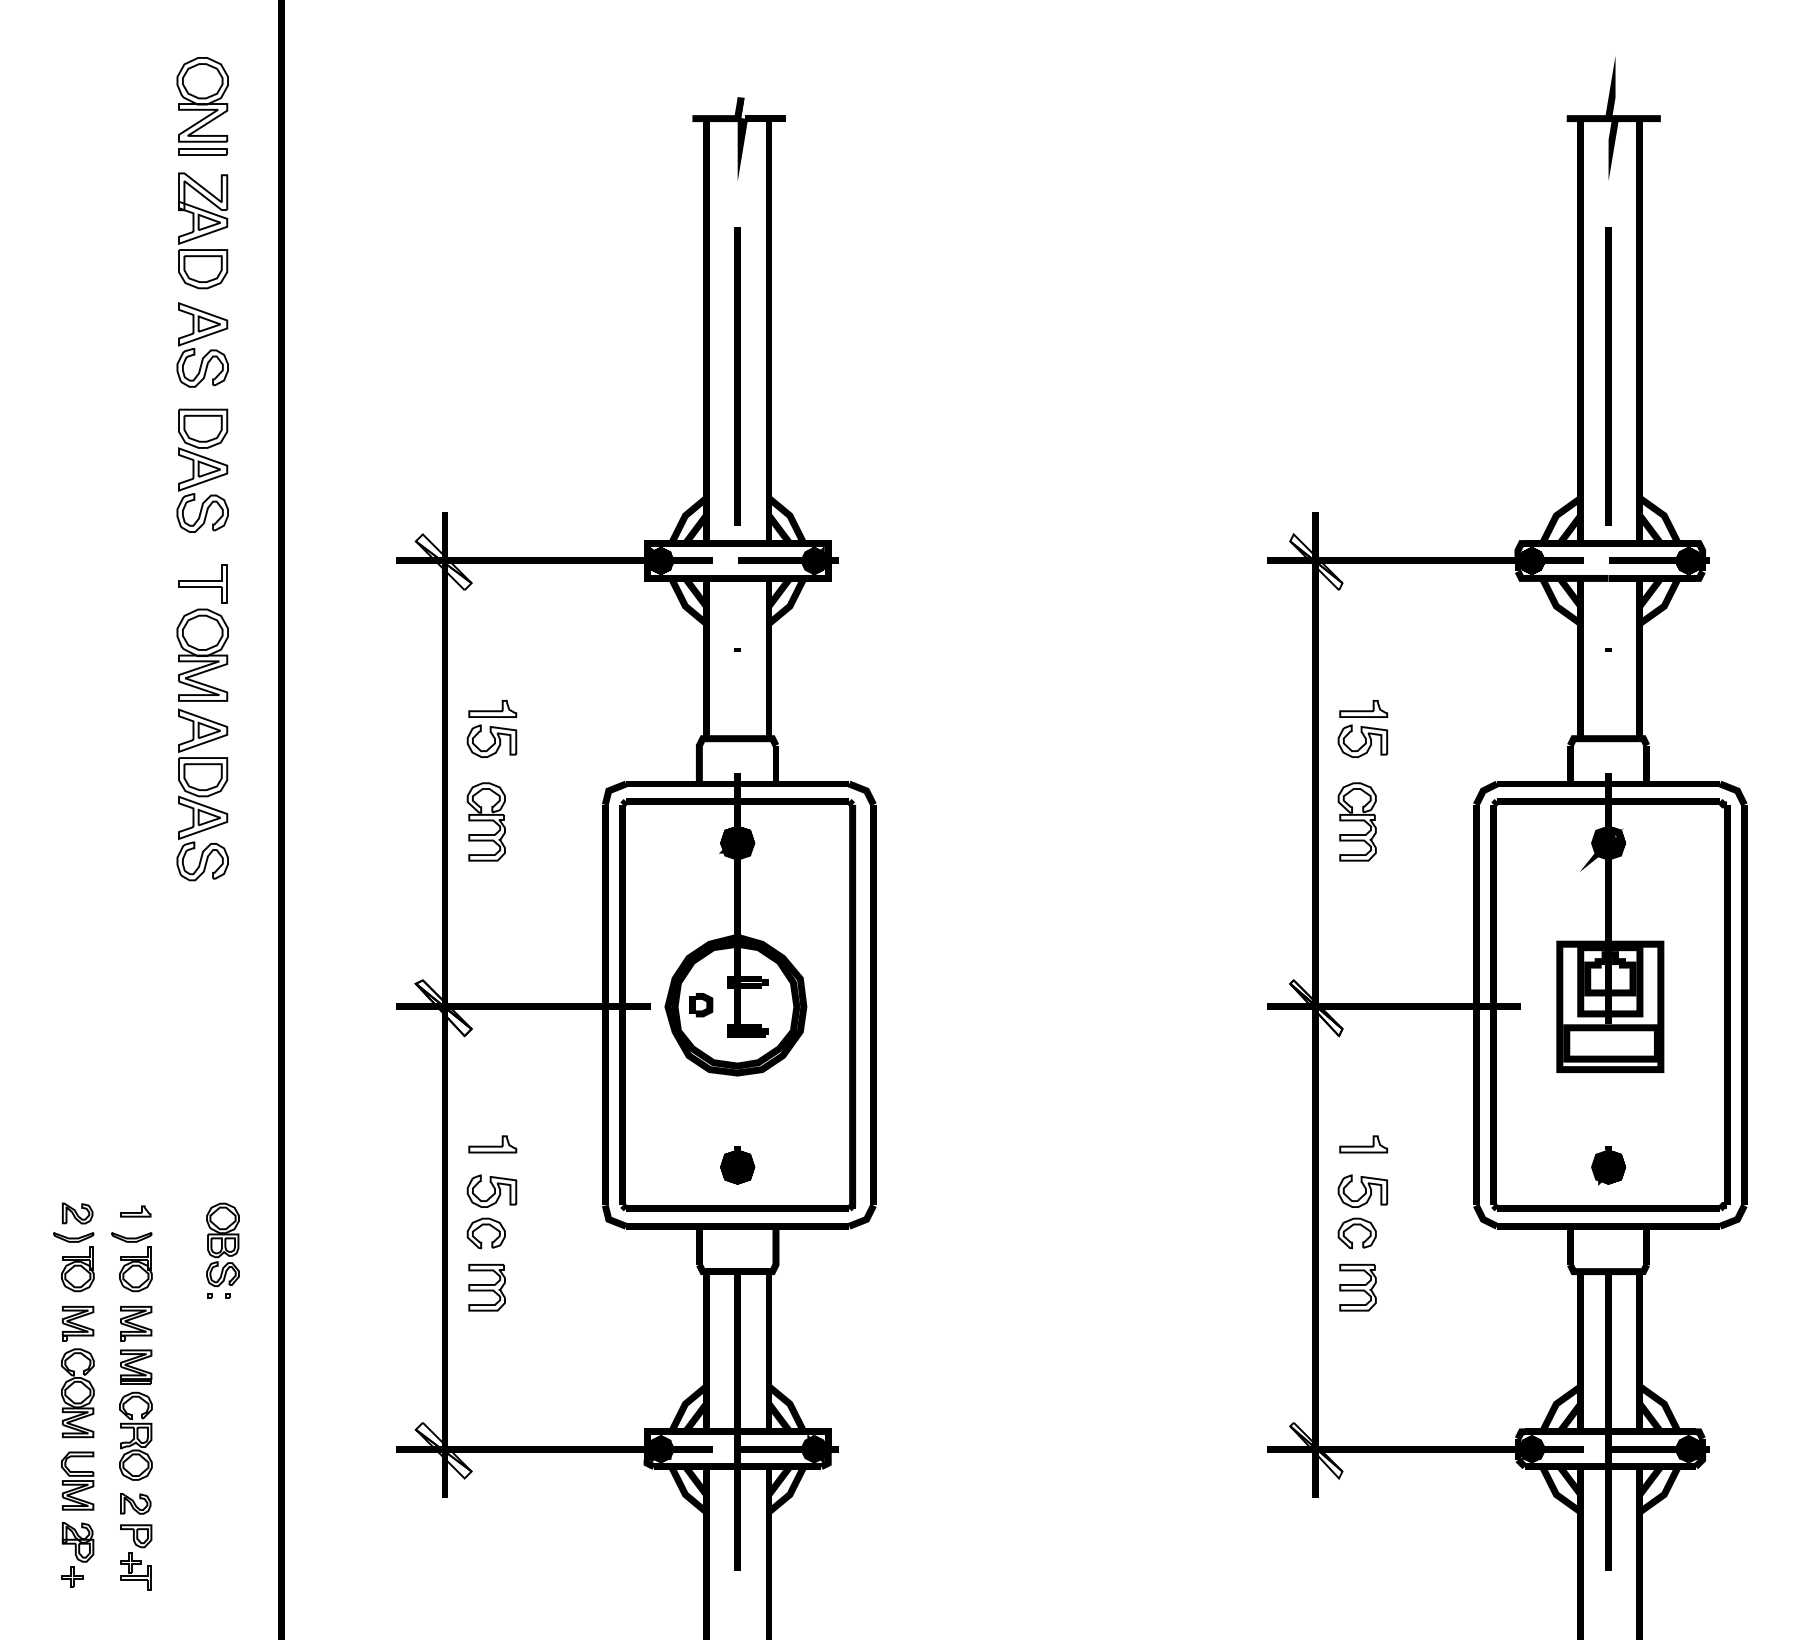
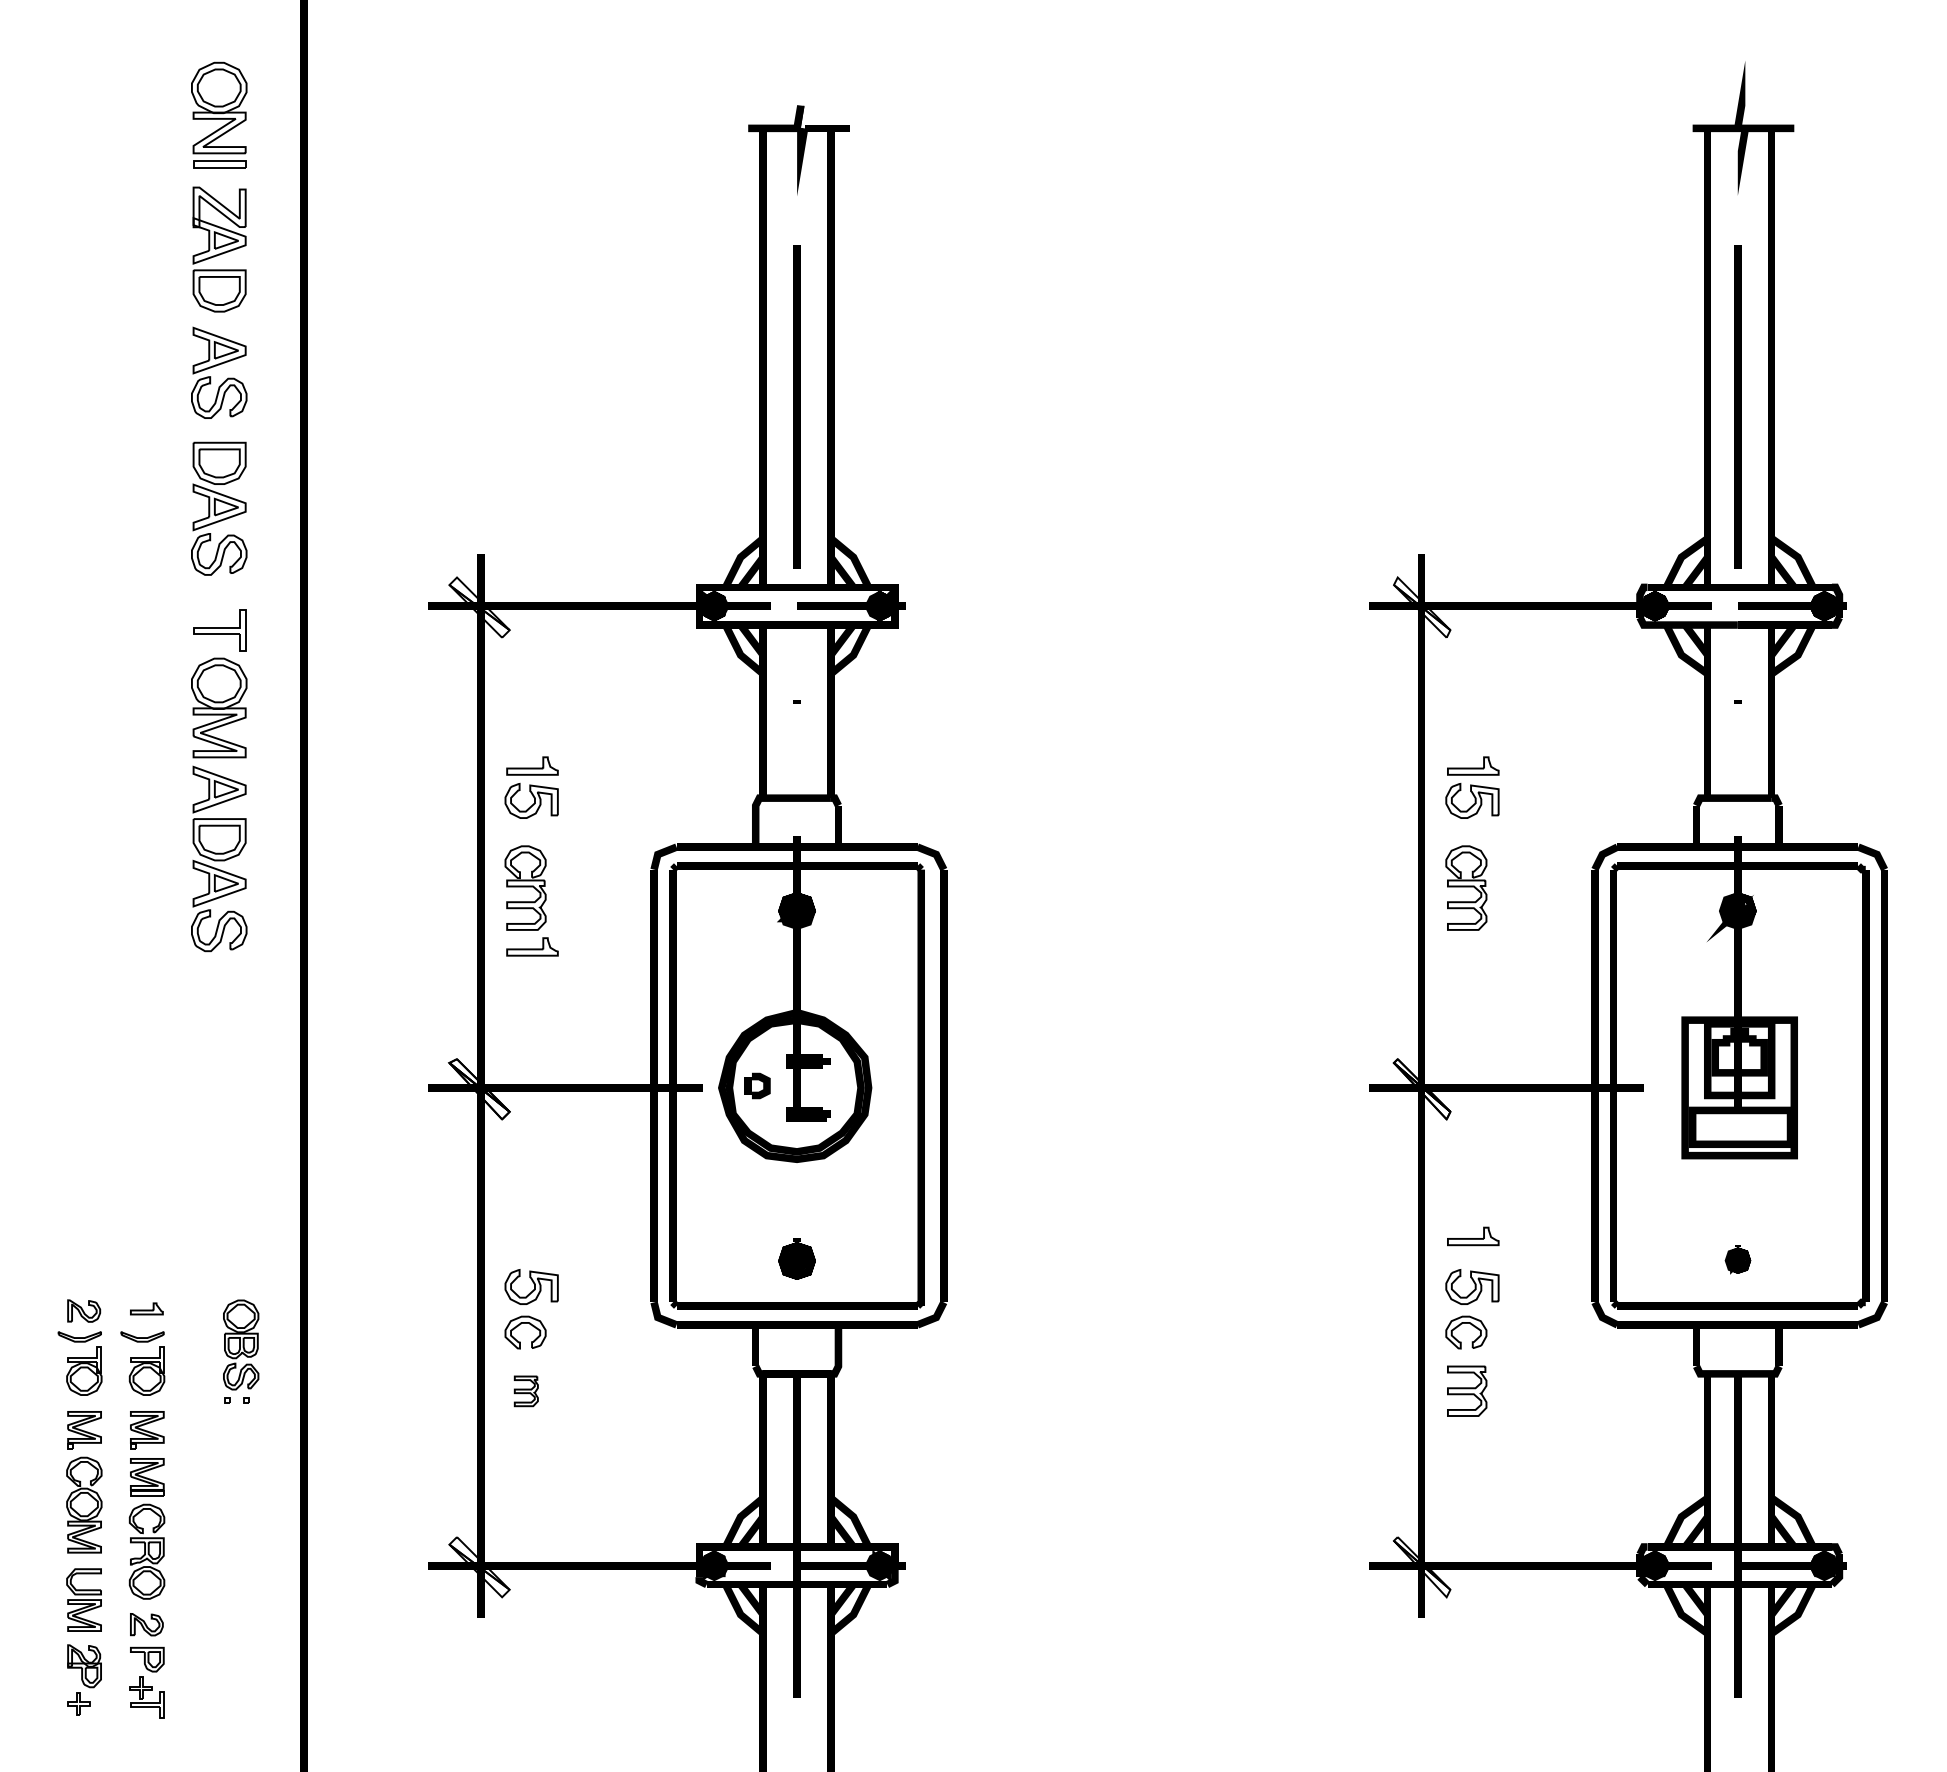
part: (492, 1144) -> (532, 947), moved
part: (1608, 1165) -> (1737, 1259), size x0.7
part: (486, 1287) -> (525, 1390), size x0.6

